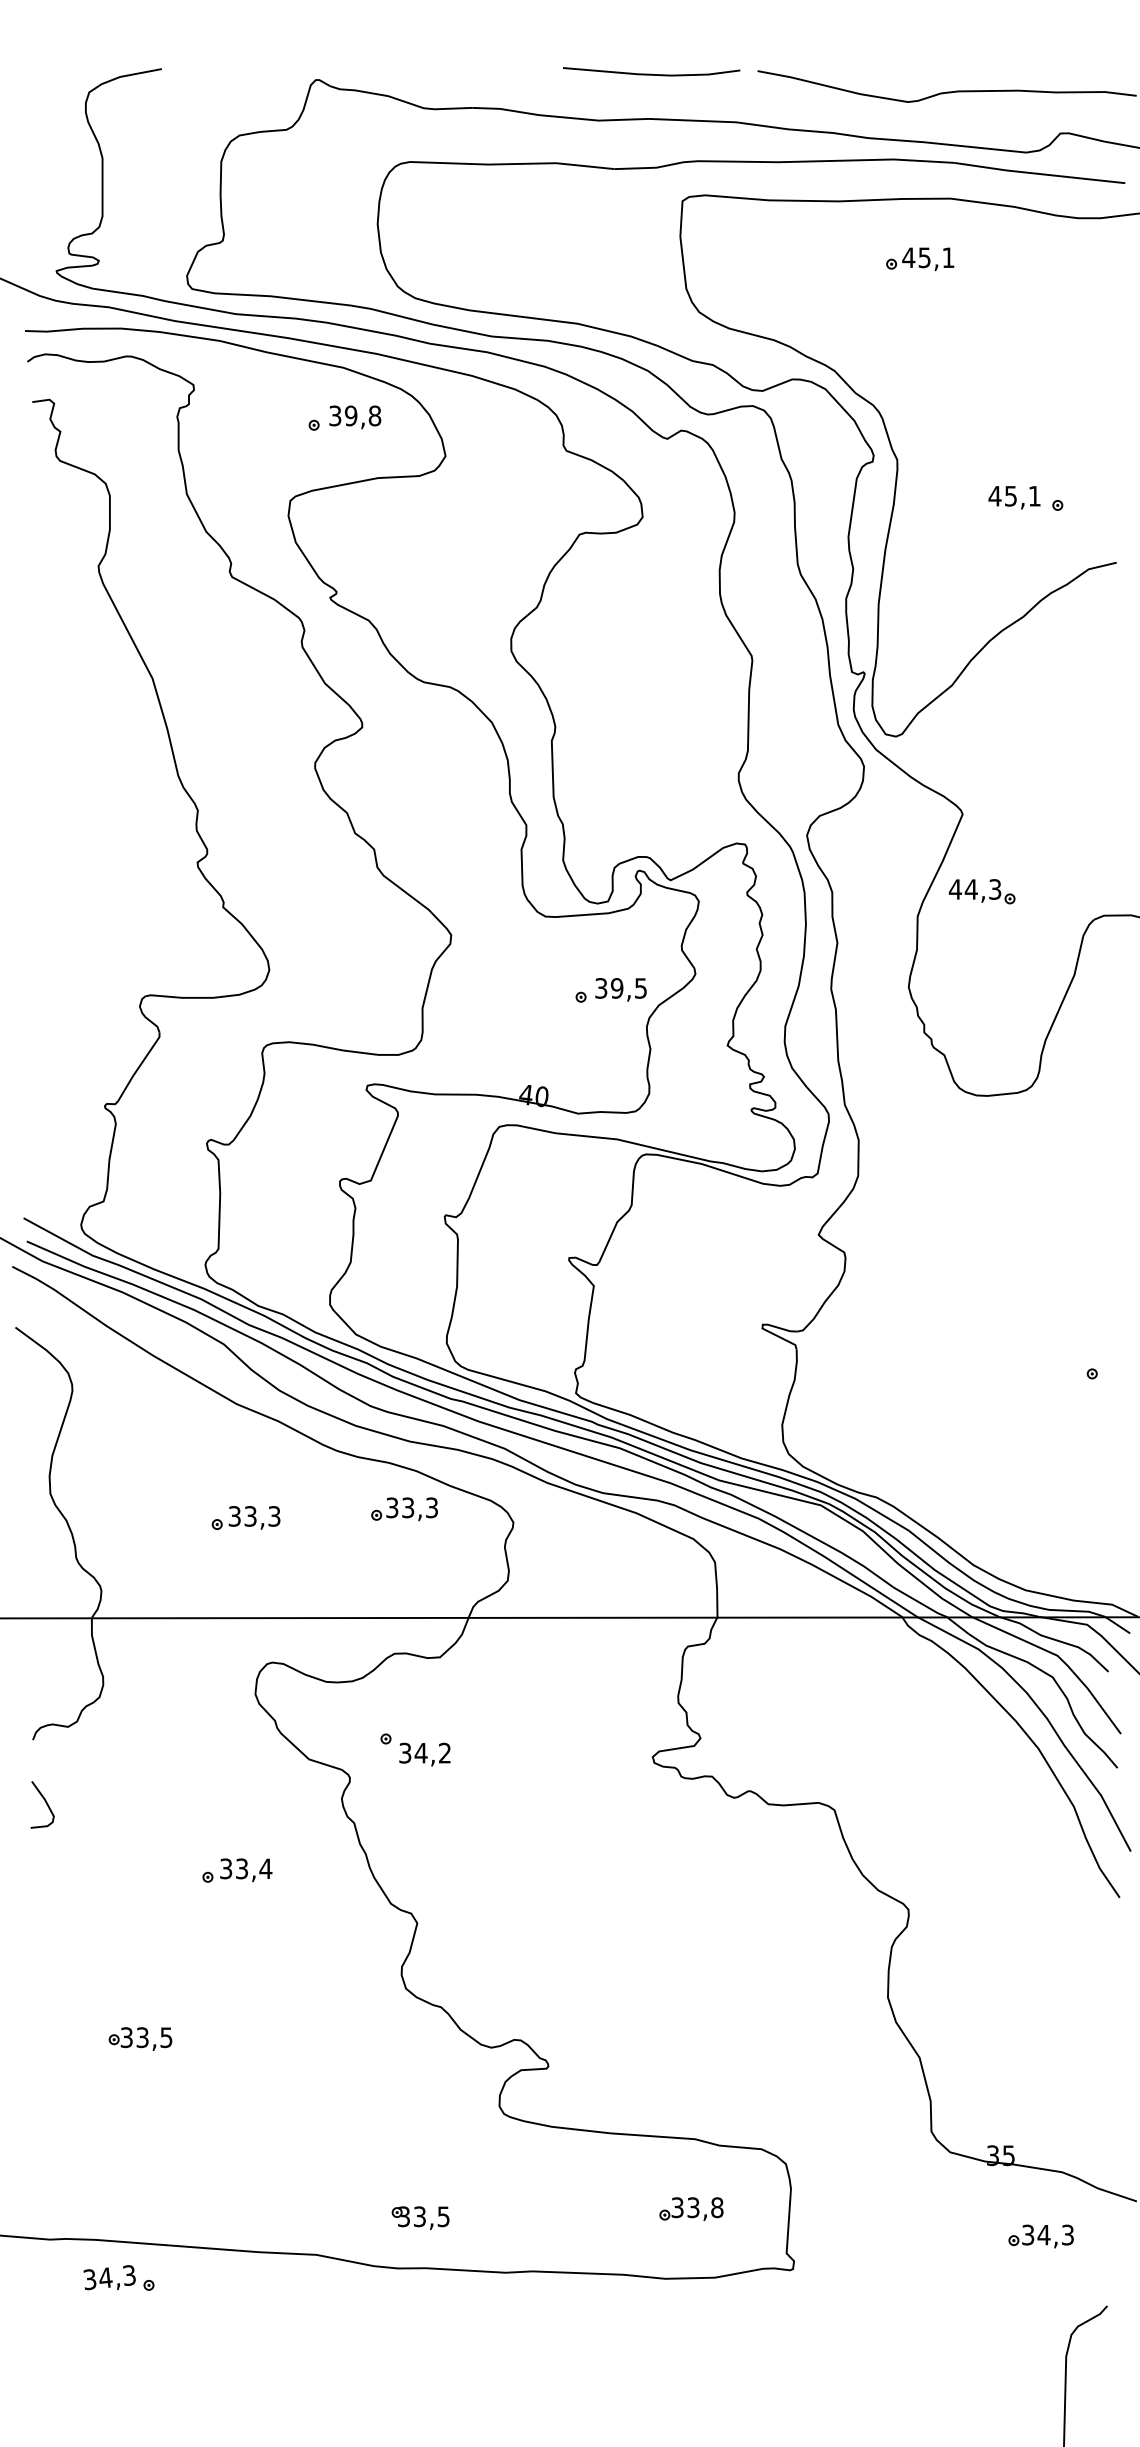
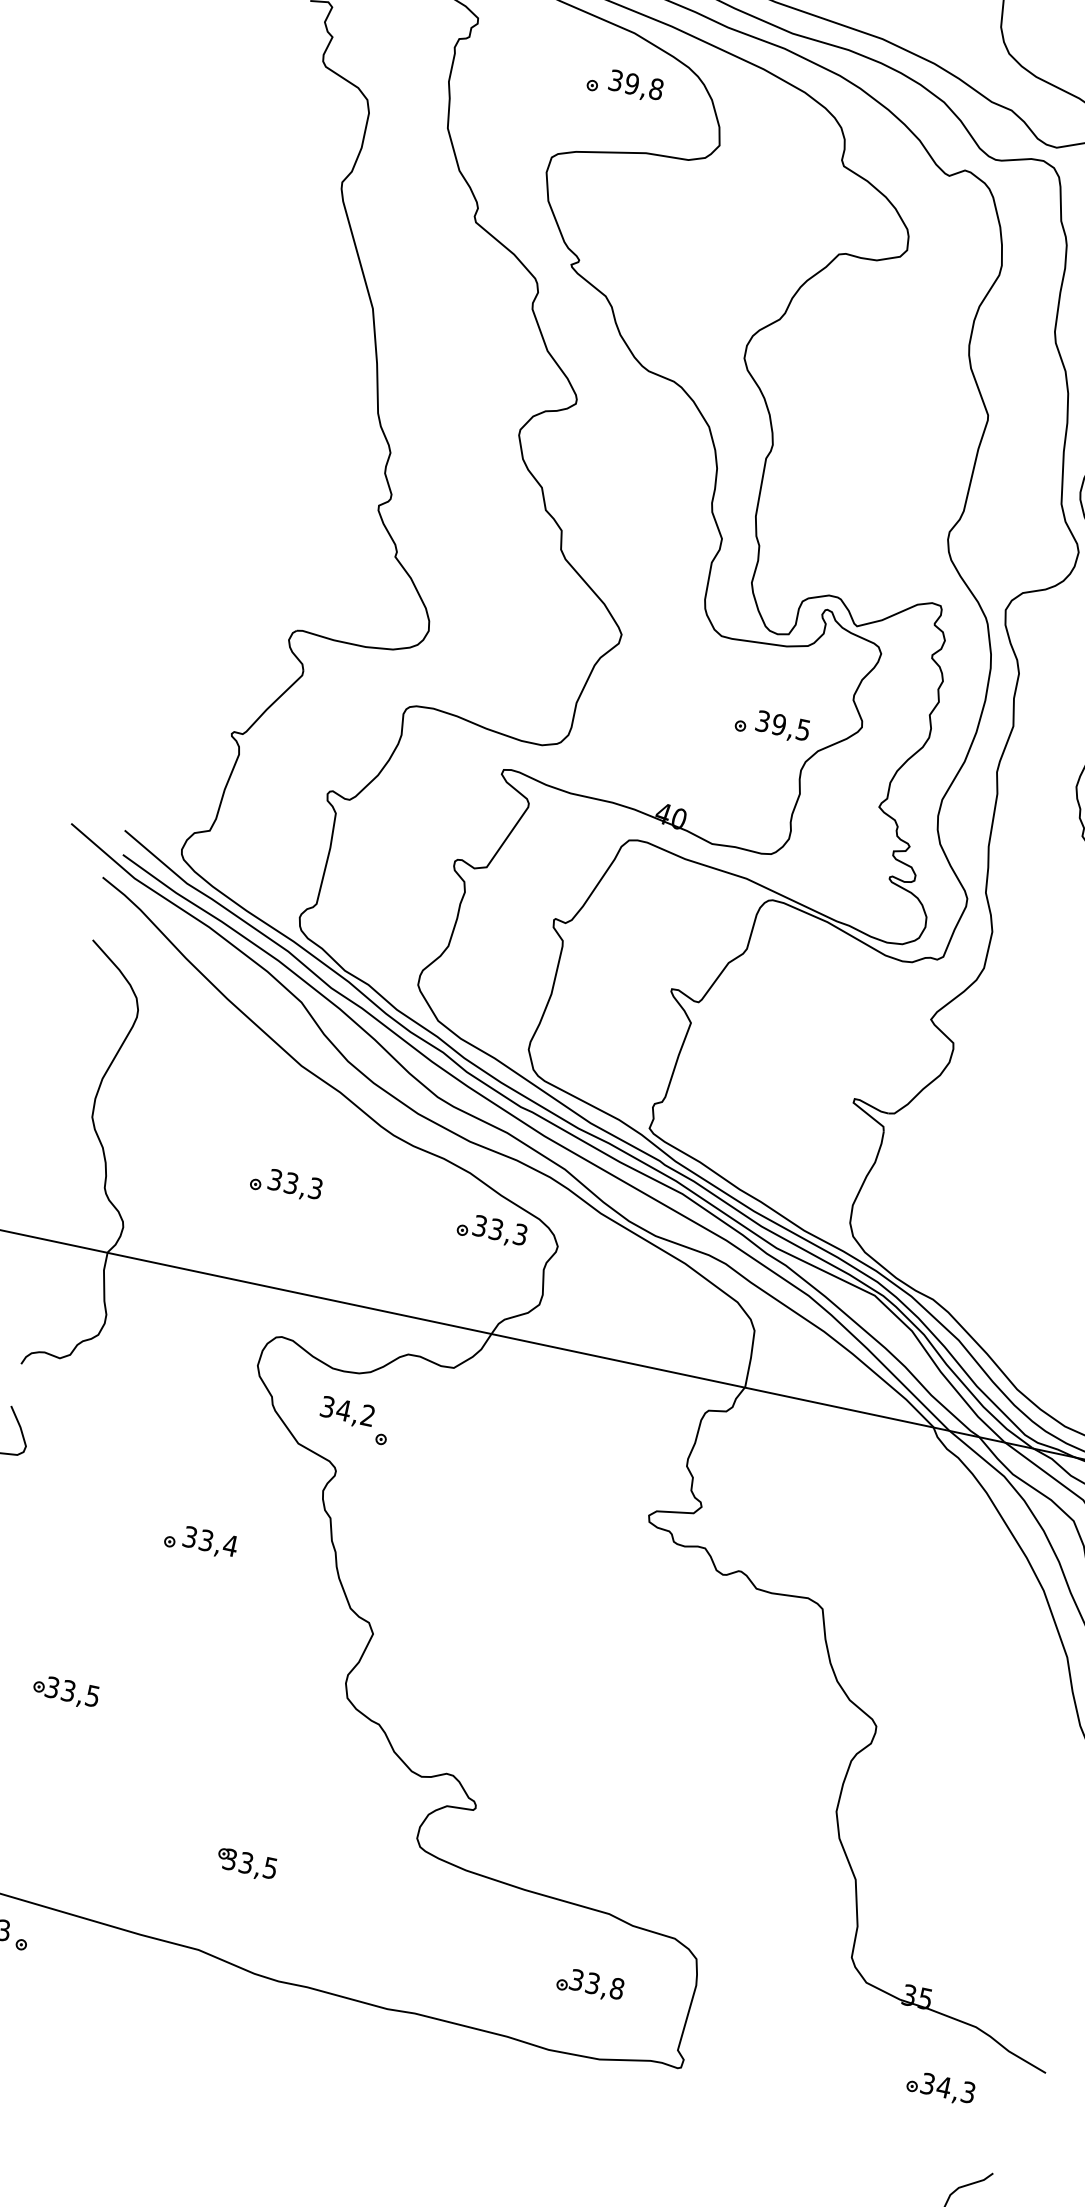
part: (404, 1509) -> (492, 1230), moved
text: (424, 1754) -> (346, 1412), moved
part: (420, 2218) -> (246, 1864), moved

